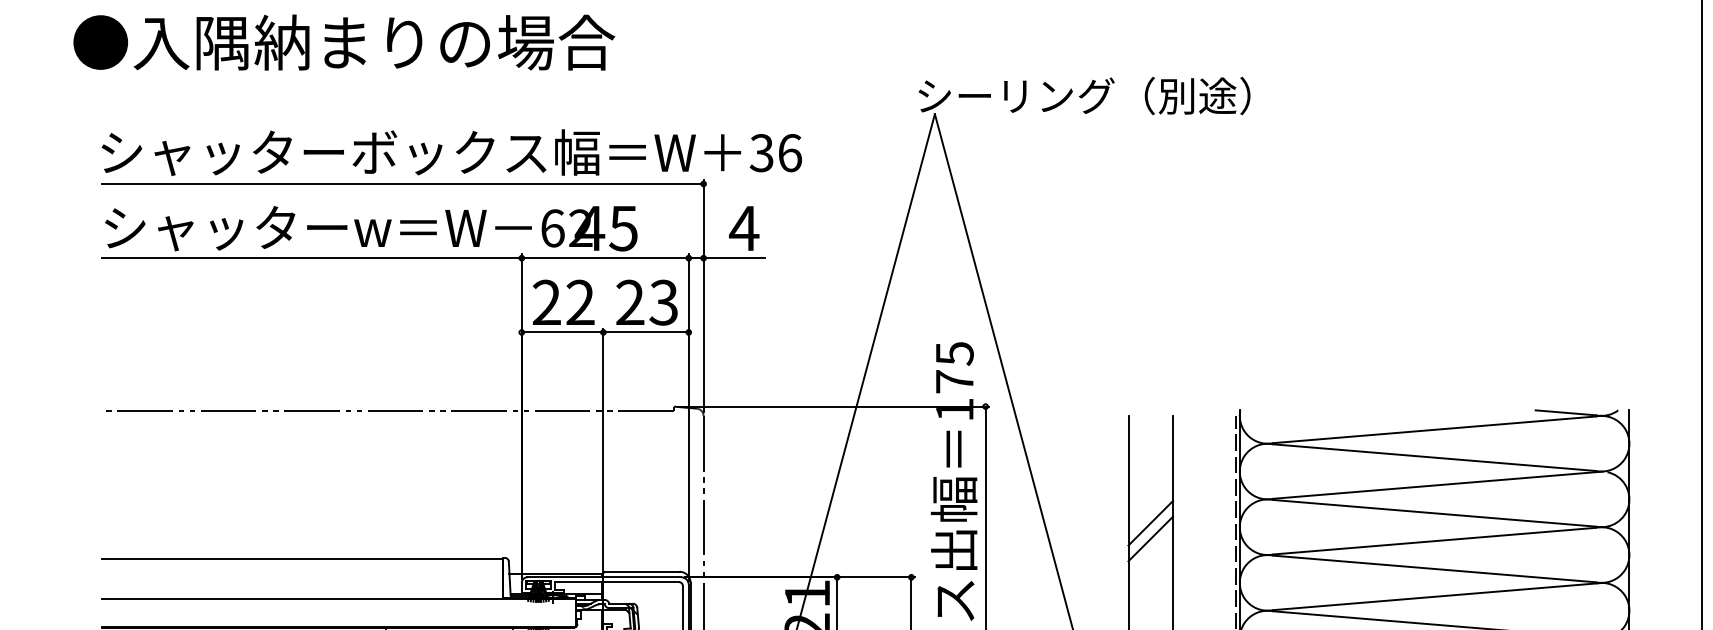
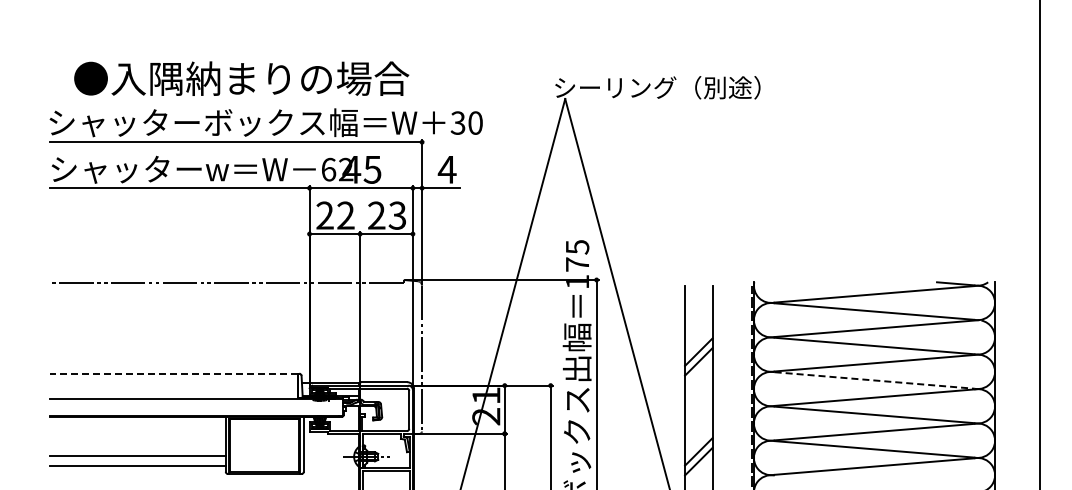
text: (343, 42) -> (241, 78), moved
text: (789, 152) -> (475, 122), 36 -> 30
line: (301, 559) -> (173, 374), solid -> dashed
line: (1434, 569) -> (874, 380), solid -> dashed

